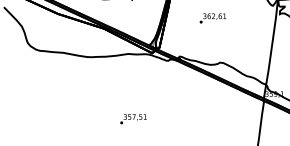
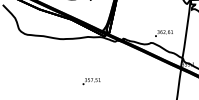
text: (212, 18) -> (163, 33), moved

